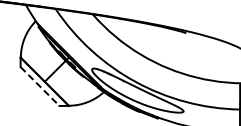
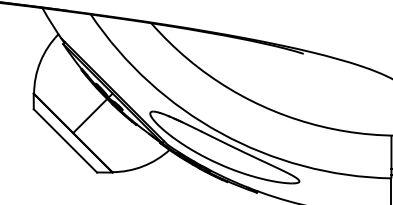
line: (40, 86) -> (66, 140), dashed -> solid

